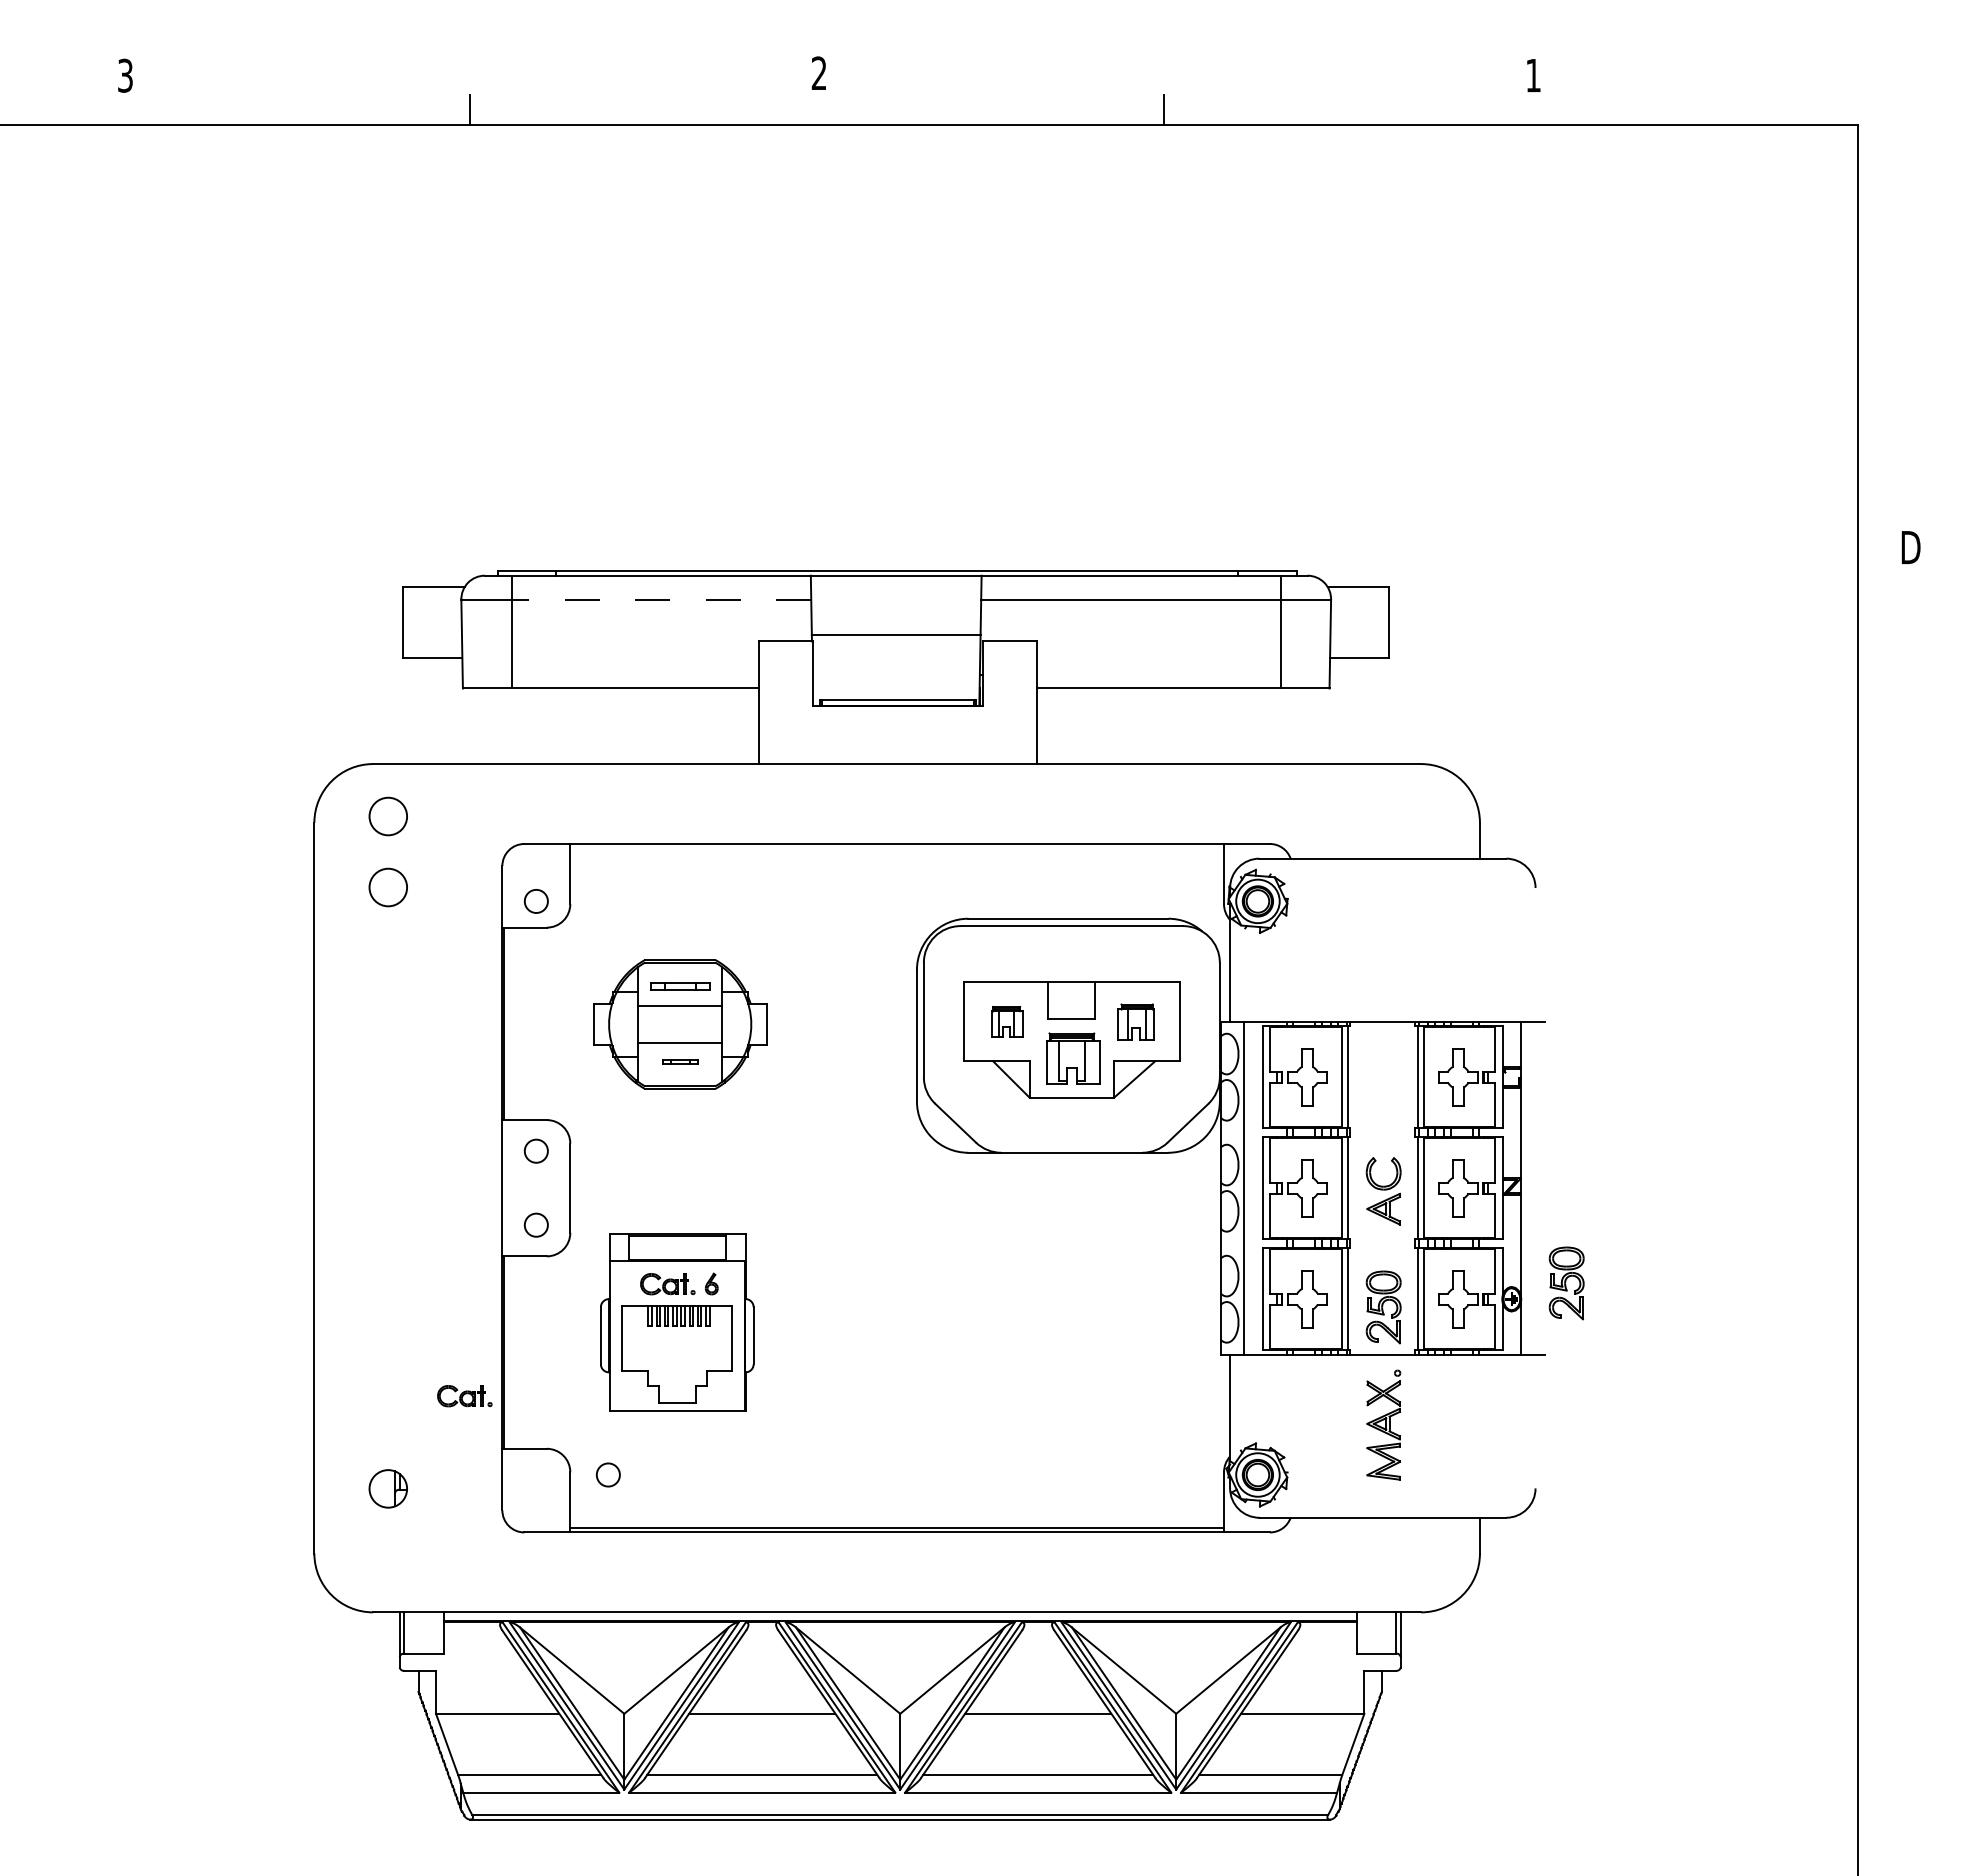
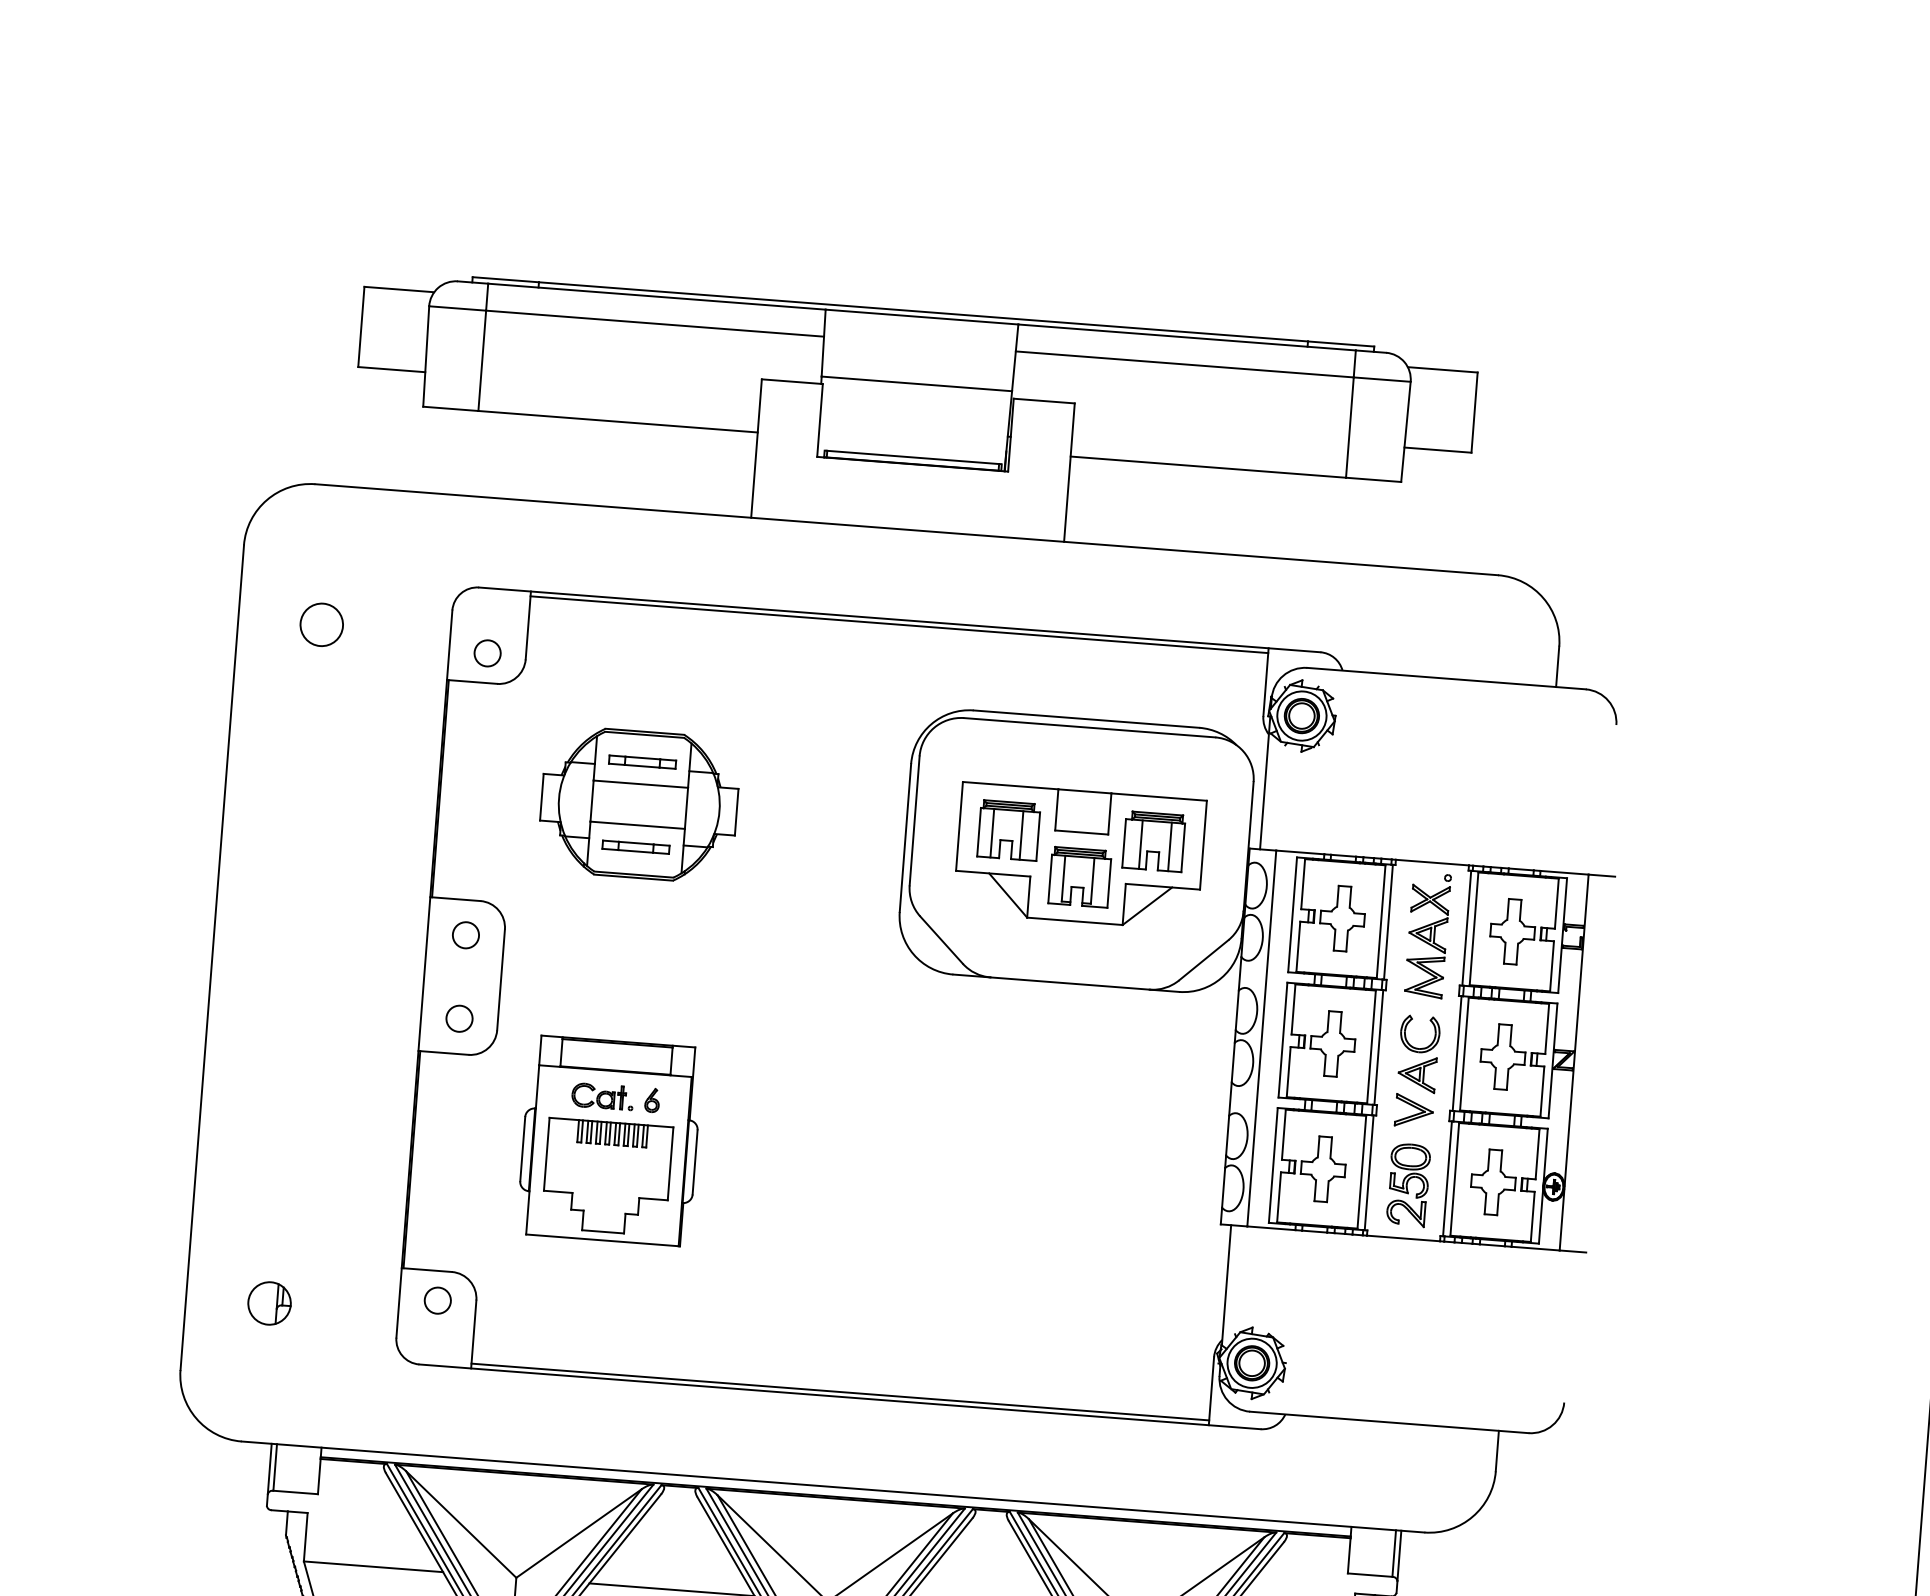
line: (661, 599) -> (655, 323), dashed -> solid
circle: (387, 816) -> (327, 544), removed
line: (897, 848) -> (899, 625), added
part: (1007, 1021) -> (1008, 829), size x1.67
part: (1135, 1021) -> (1153, 840), size x1.43
part: (680, 1062) -> (636, 847), size x1.67
part: (1383, 1241) -> (1414, 1110), added
part: (1566, 1283) -> (1616, 1174), removed
part: (464, 1396) -> (363, 1205), removed
part: (1383, 1424) -> (1427, 934), moved
circle: (607, 1474) -> (436, 1300), moved

